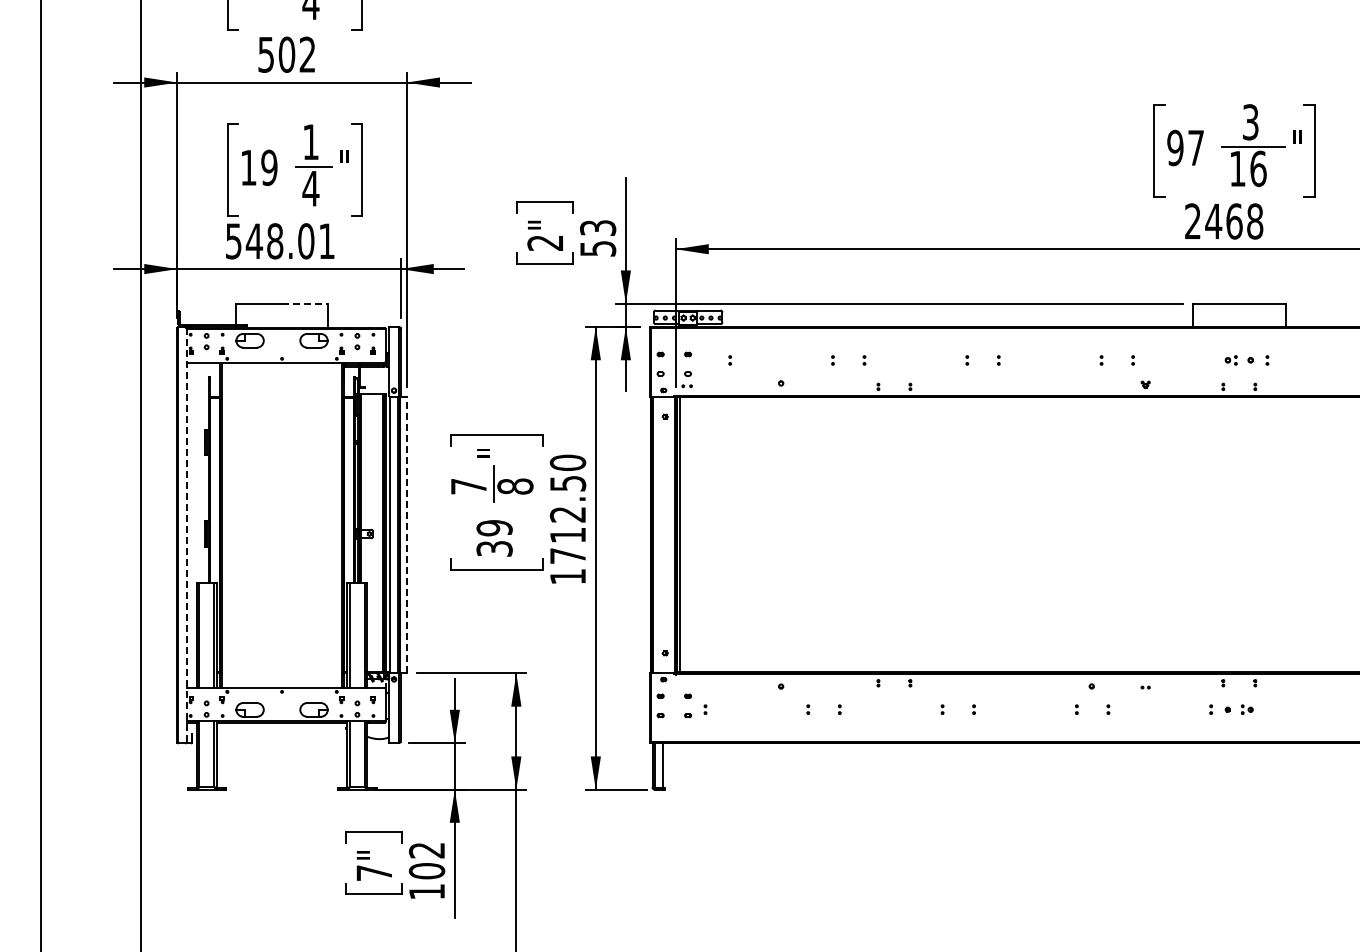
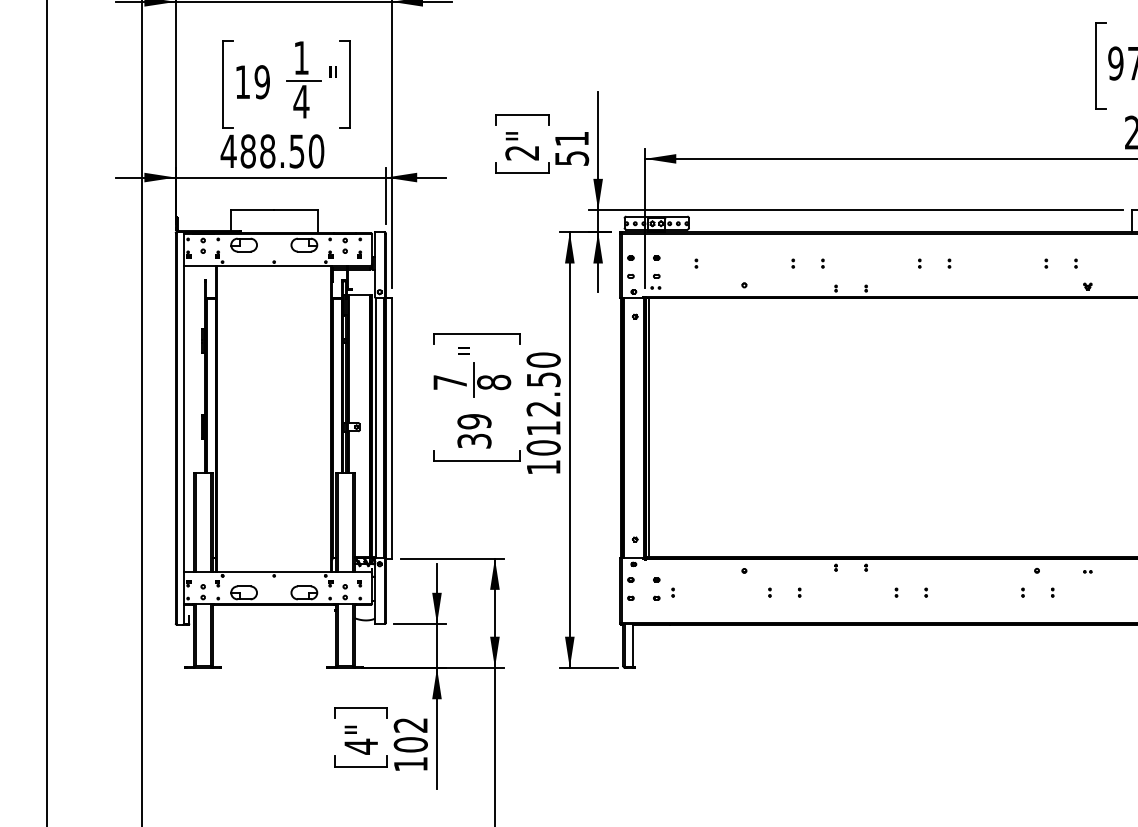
text: (598, 227) -> (572, 138), 53 -> 51
text: (280, 241) -> (272, 151), 548.01 -> 488.50
line: (305, 303) -> (296, 210), dashed -> solid
line: (406, 534) -> (391, 427), dashed -> solid
line: (186, 535) -> (184, 428), dashed -> solid
text: (567, 555) -> (543, 447), 1712.50 -> 1012.50
text: (373, 872) -> (360, 746), 7" -> 4"

